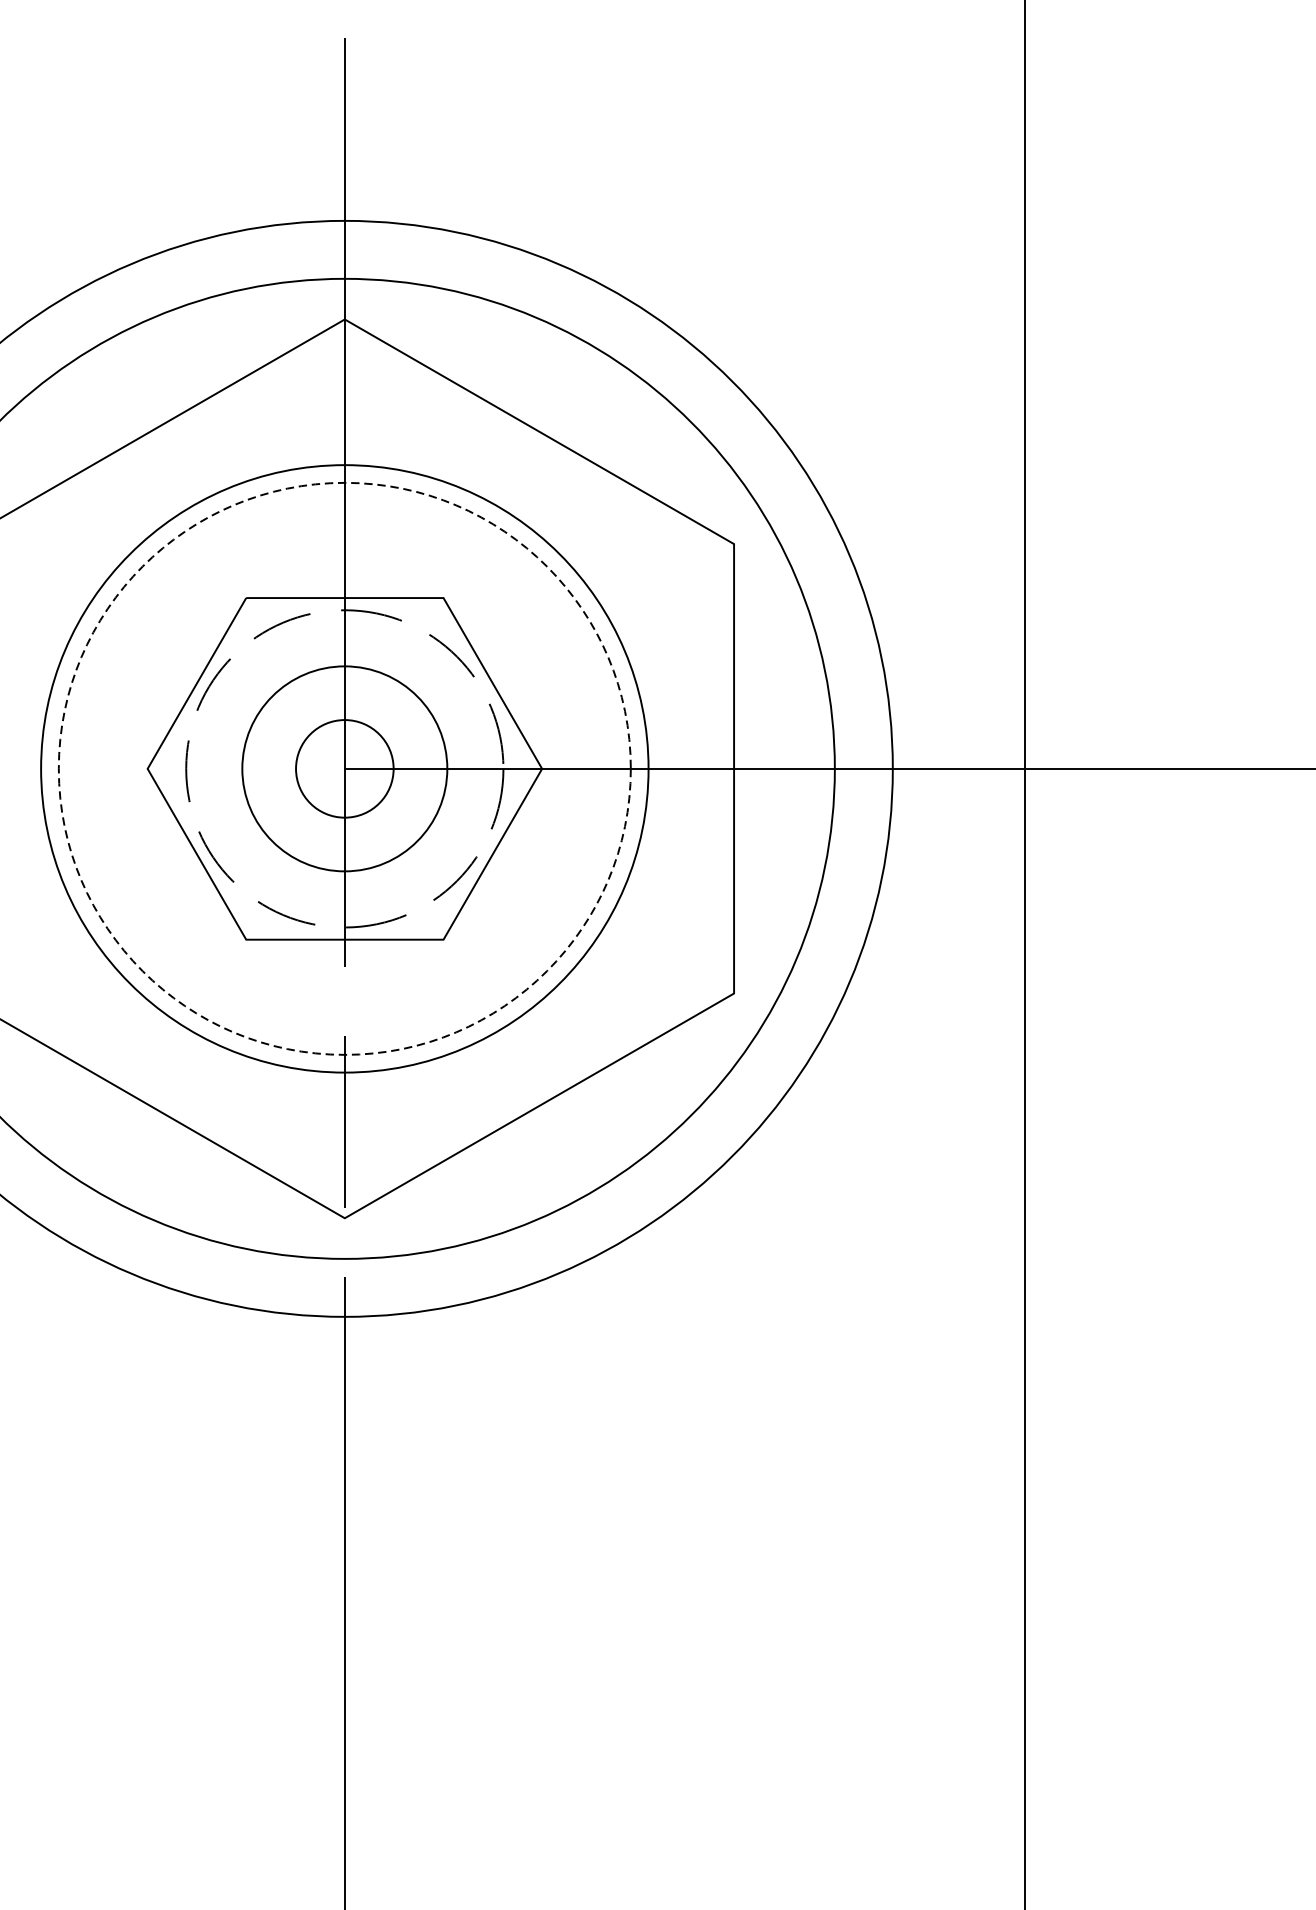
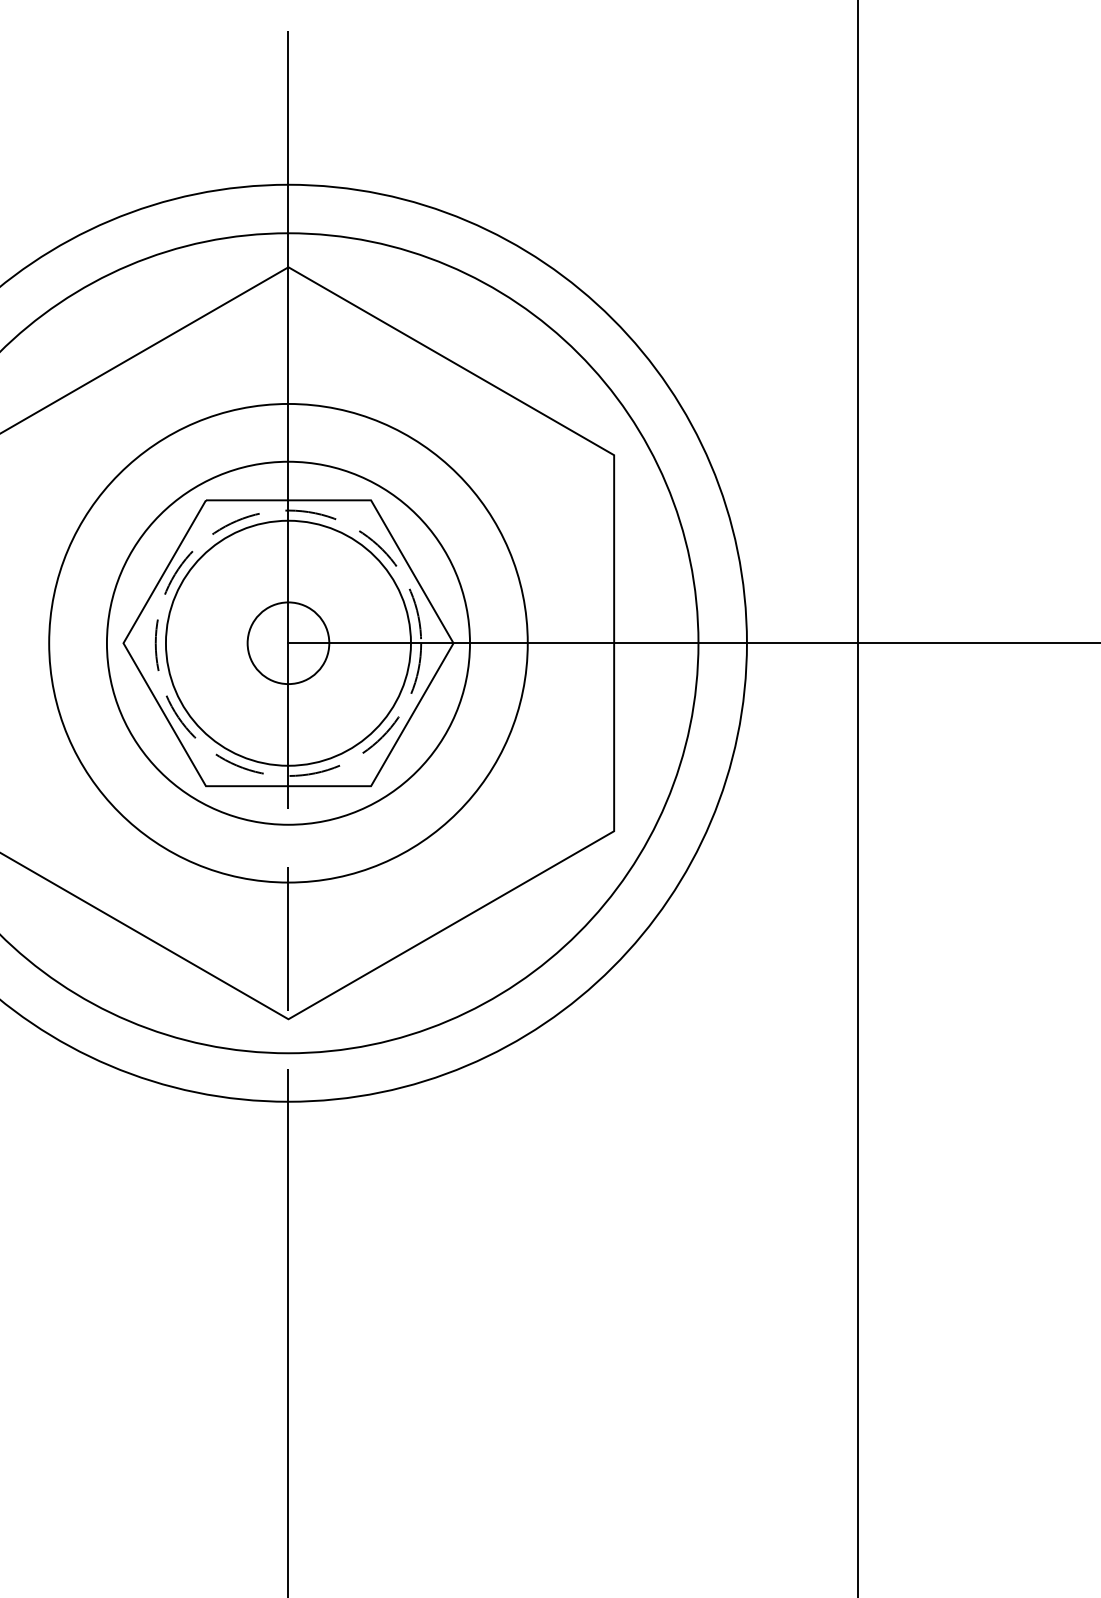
circle: (343, 767) -> (287, 642), size x1.43
circle: (344, 767) -> (288, 642), dashed -> solid
circle: (344, 767) -> (288, 642), size x0.71

